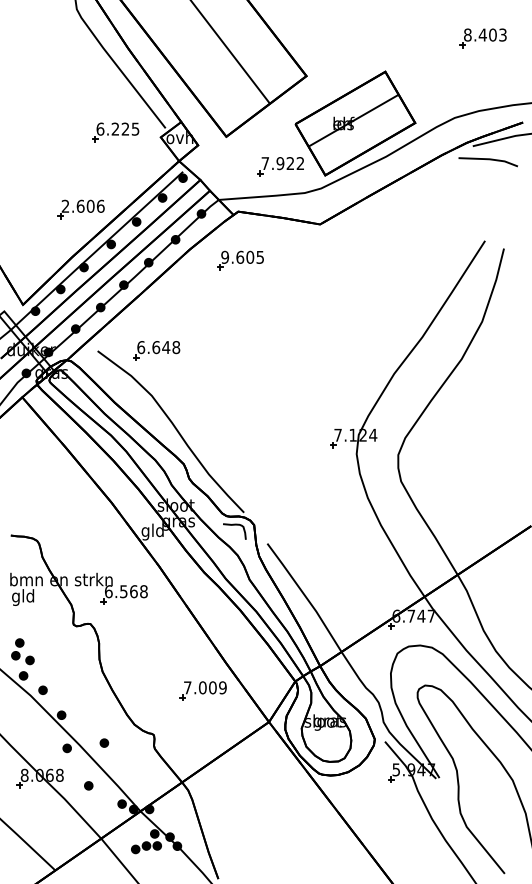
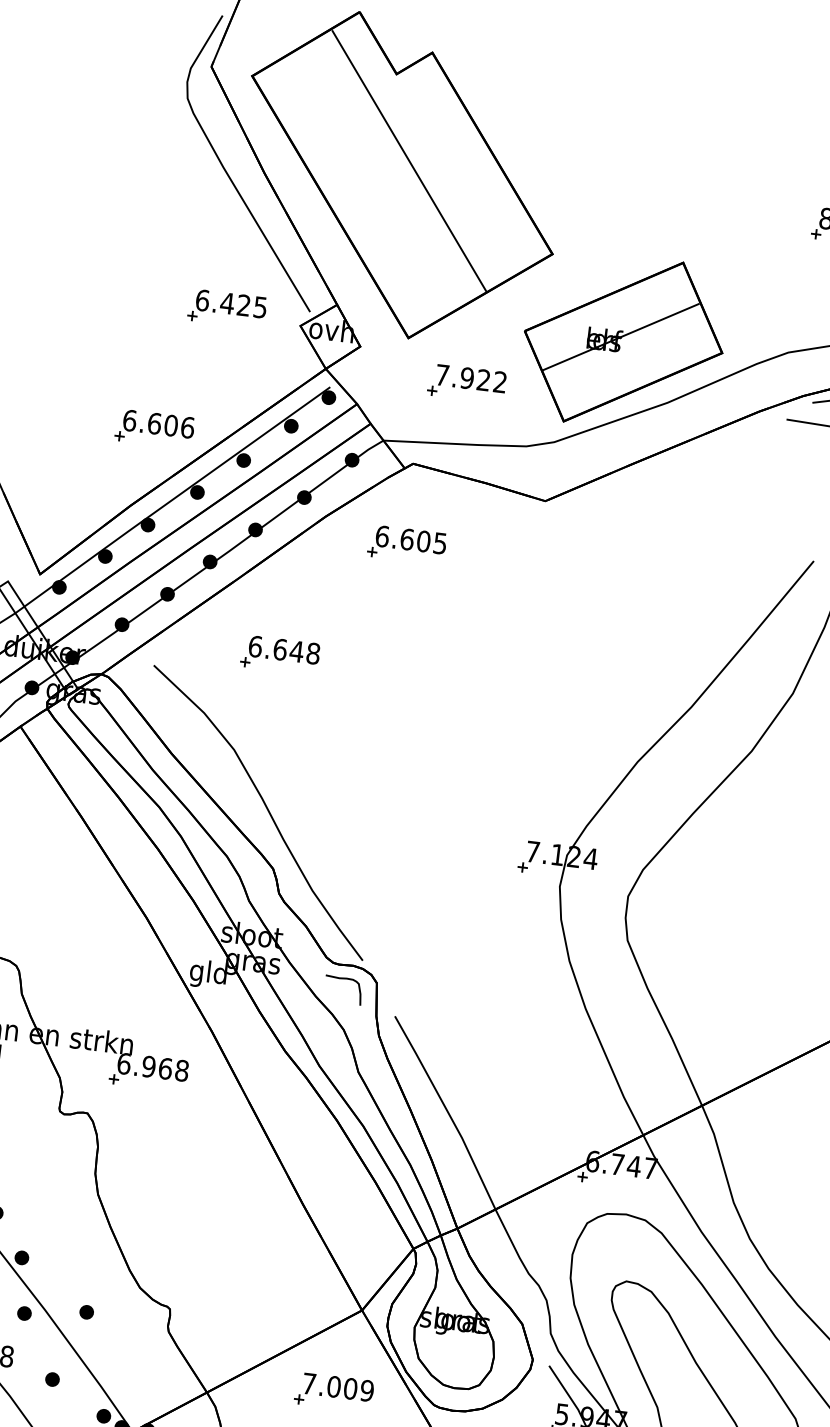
text: (115, 128) -> (227, 302), 6.225 -> 6.425
part: (280, 166) -> (466, 383), moved
text: (65, 205) -> (129, 419), 2.606 -> 6.606
text: (225, 256) -> (383, 535), 9.605 -> 6.605
part: (156, 350) -> (280, 654), moved
text: (123, 591) -> (148, 1066), 6.568 -> 6.968
part: (202, 690) -> (333, 1391), moved

